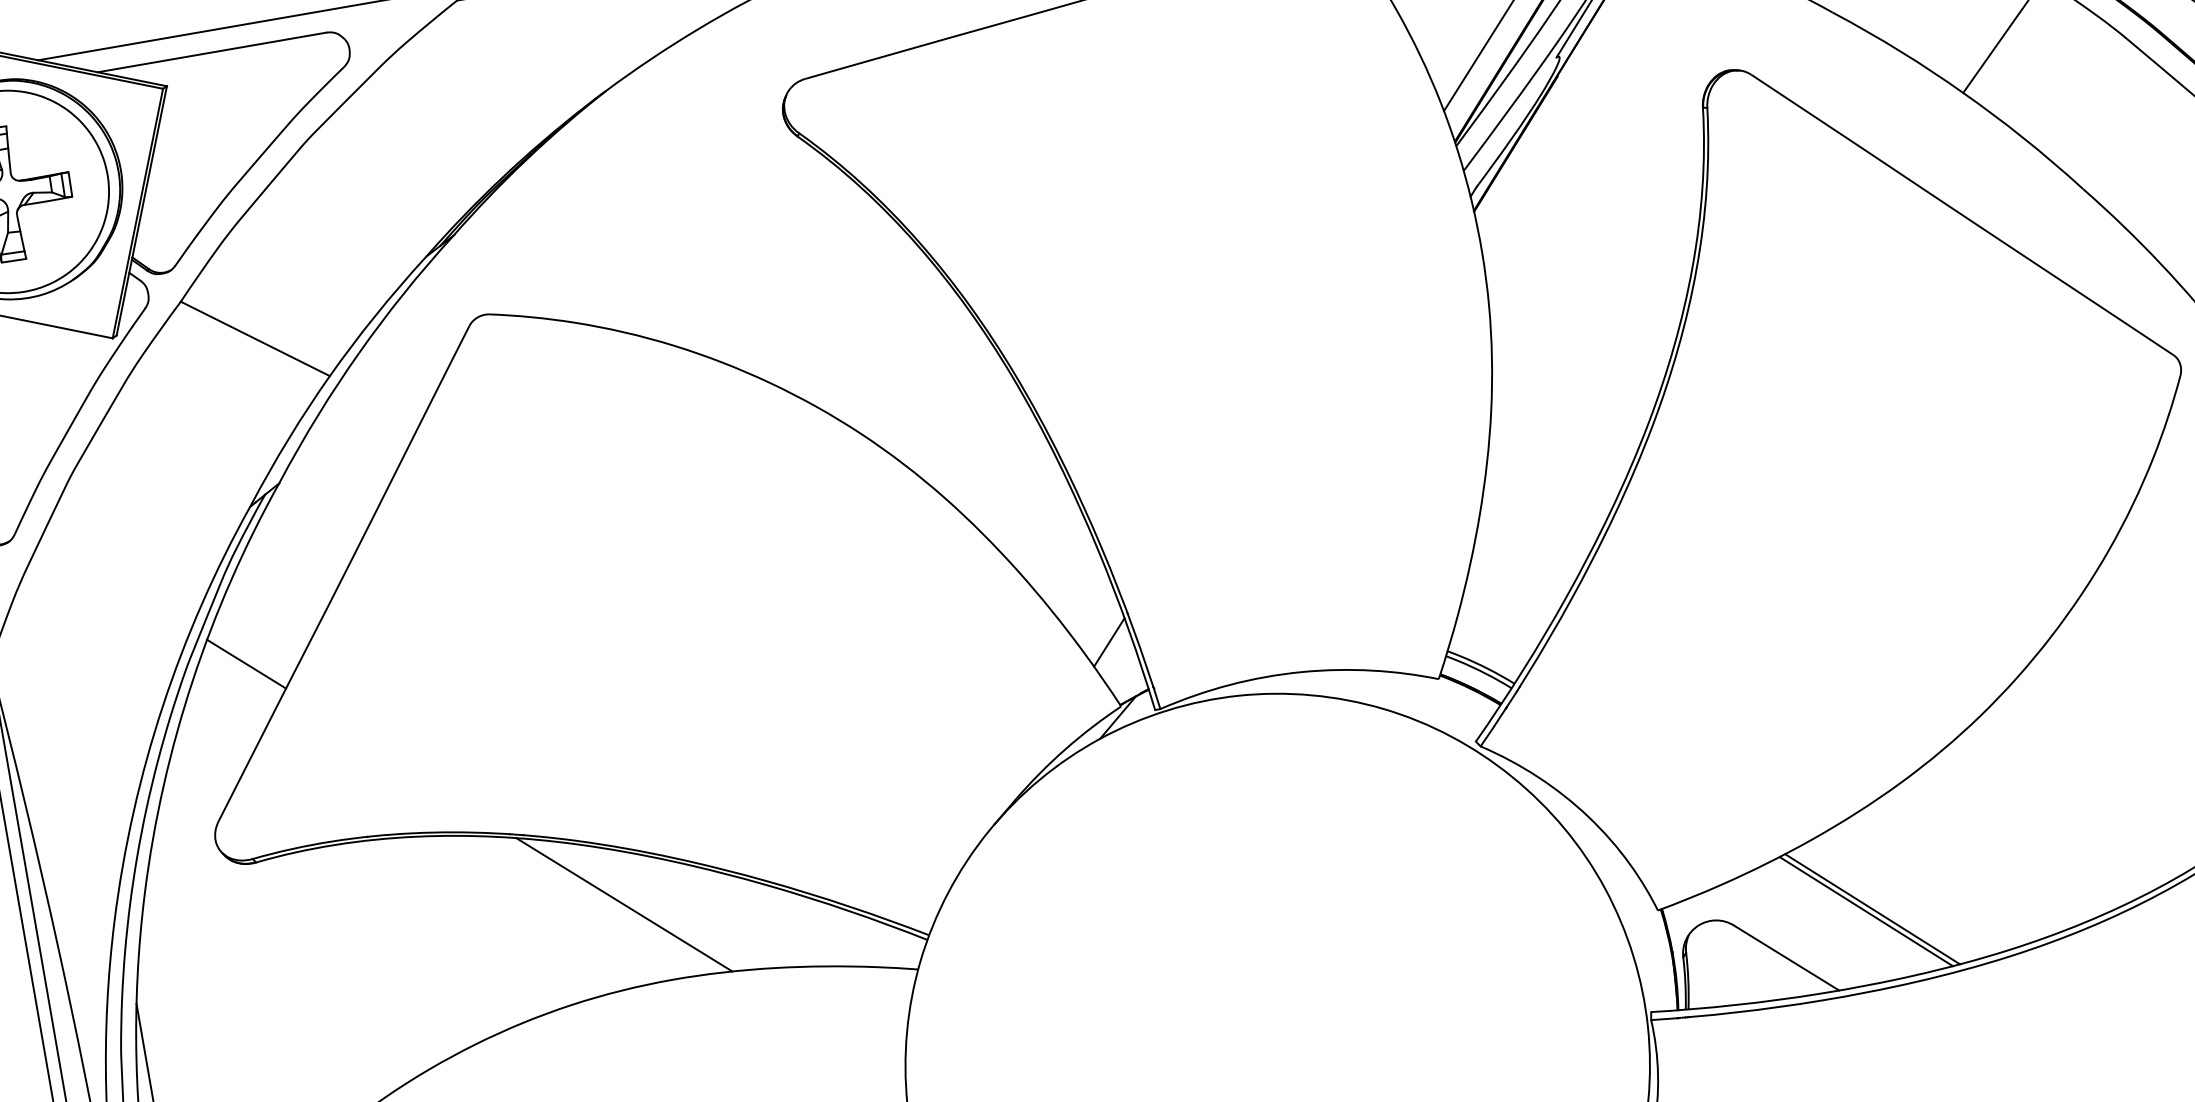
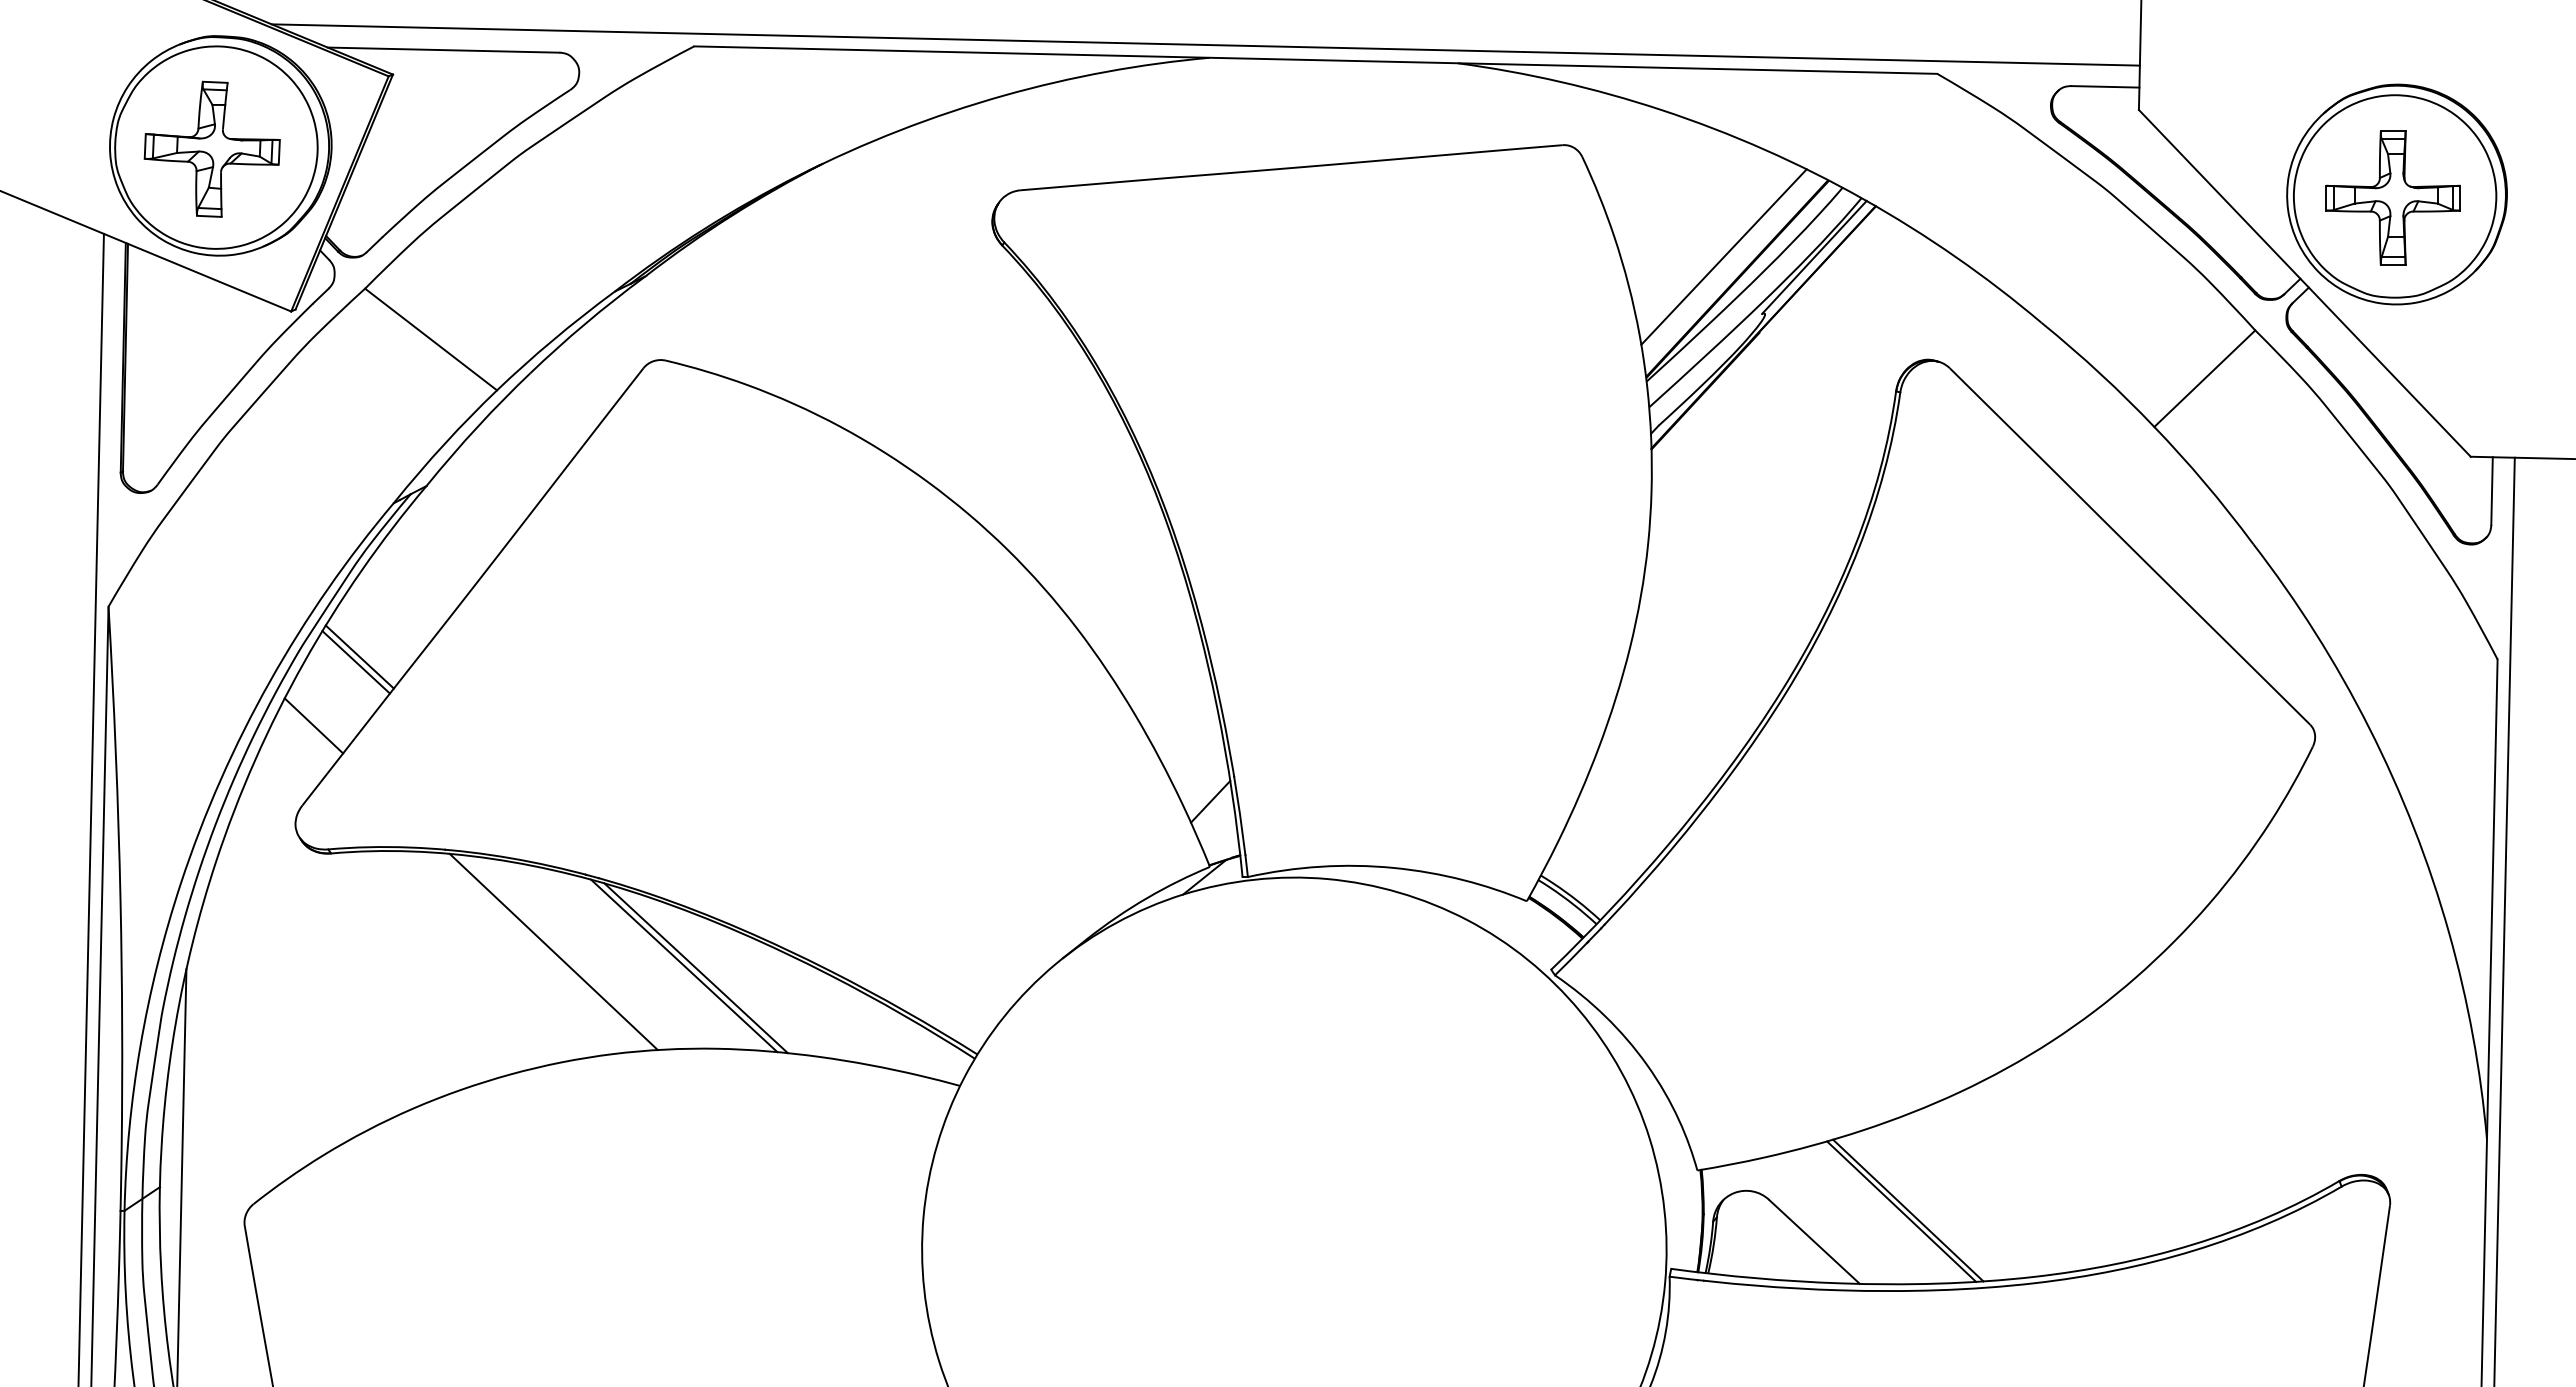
line: (243, 670) -> (355, 662), added
line: (214, 740) -> (313, 725), added
line: (635, 905) -> (695, 968), added
line: (493, 915) -> (553, 951), added

